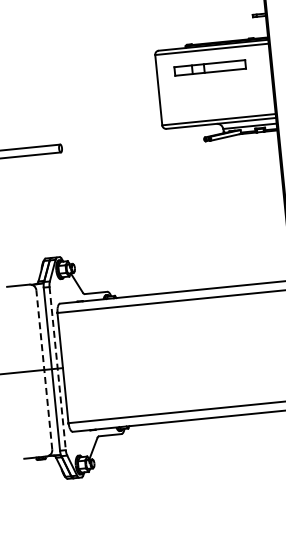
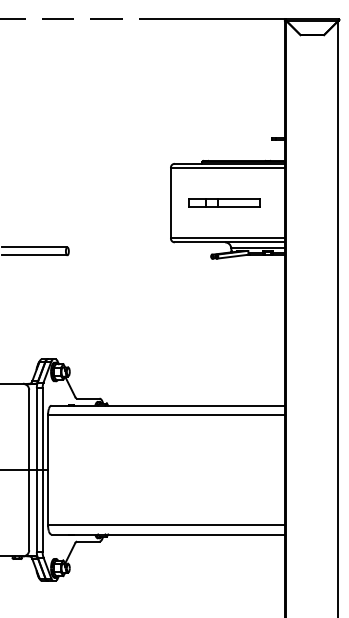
part: (210, 67) -> (224, 202), moved
line: (44, 369) -> (29, 469), dashed -> solid
line: (57, 369) -> (42, 470), dashed -> solid

